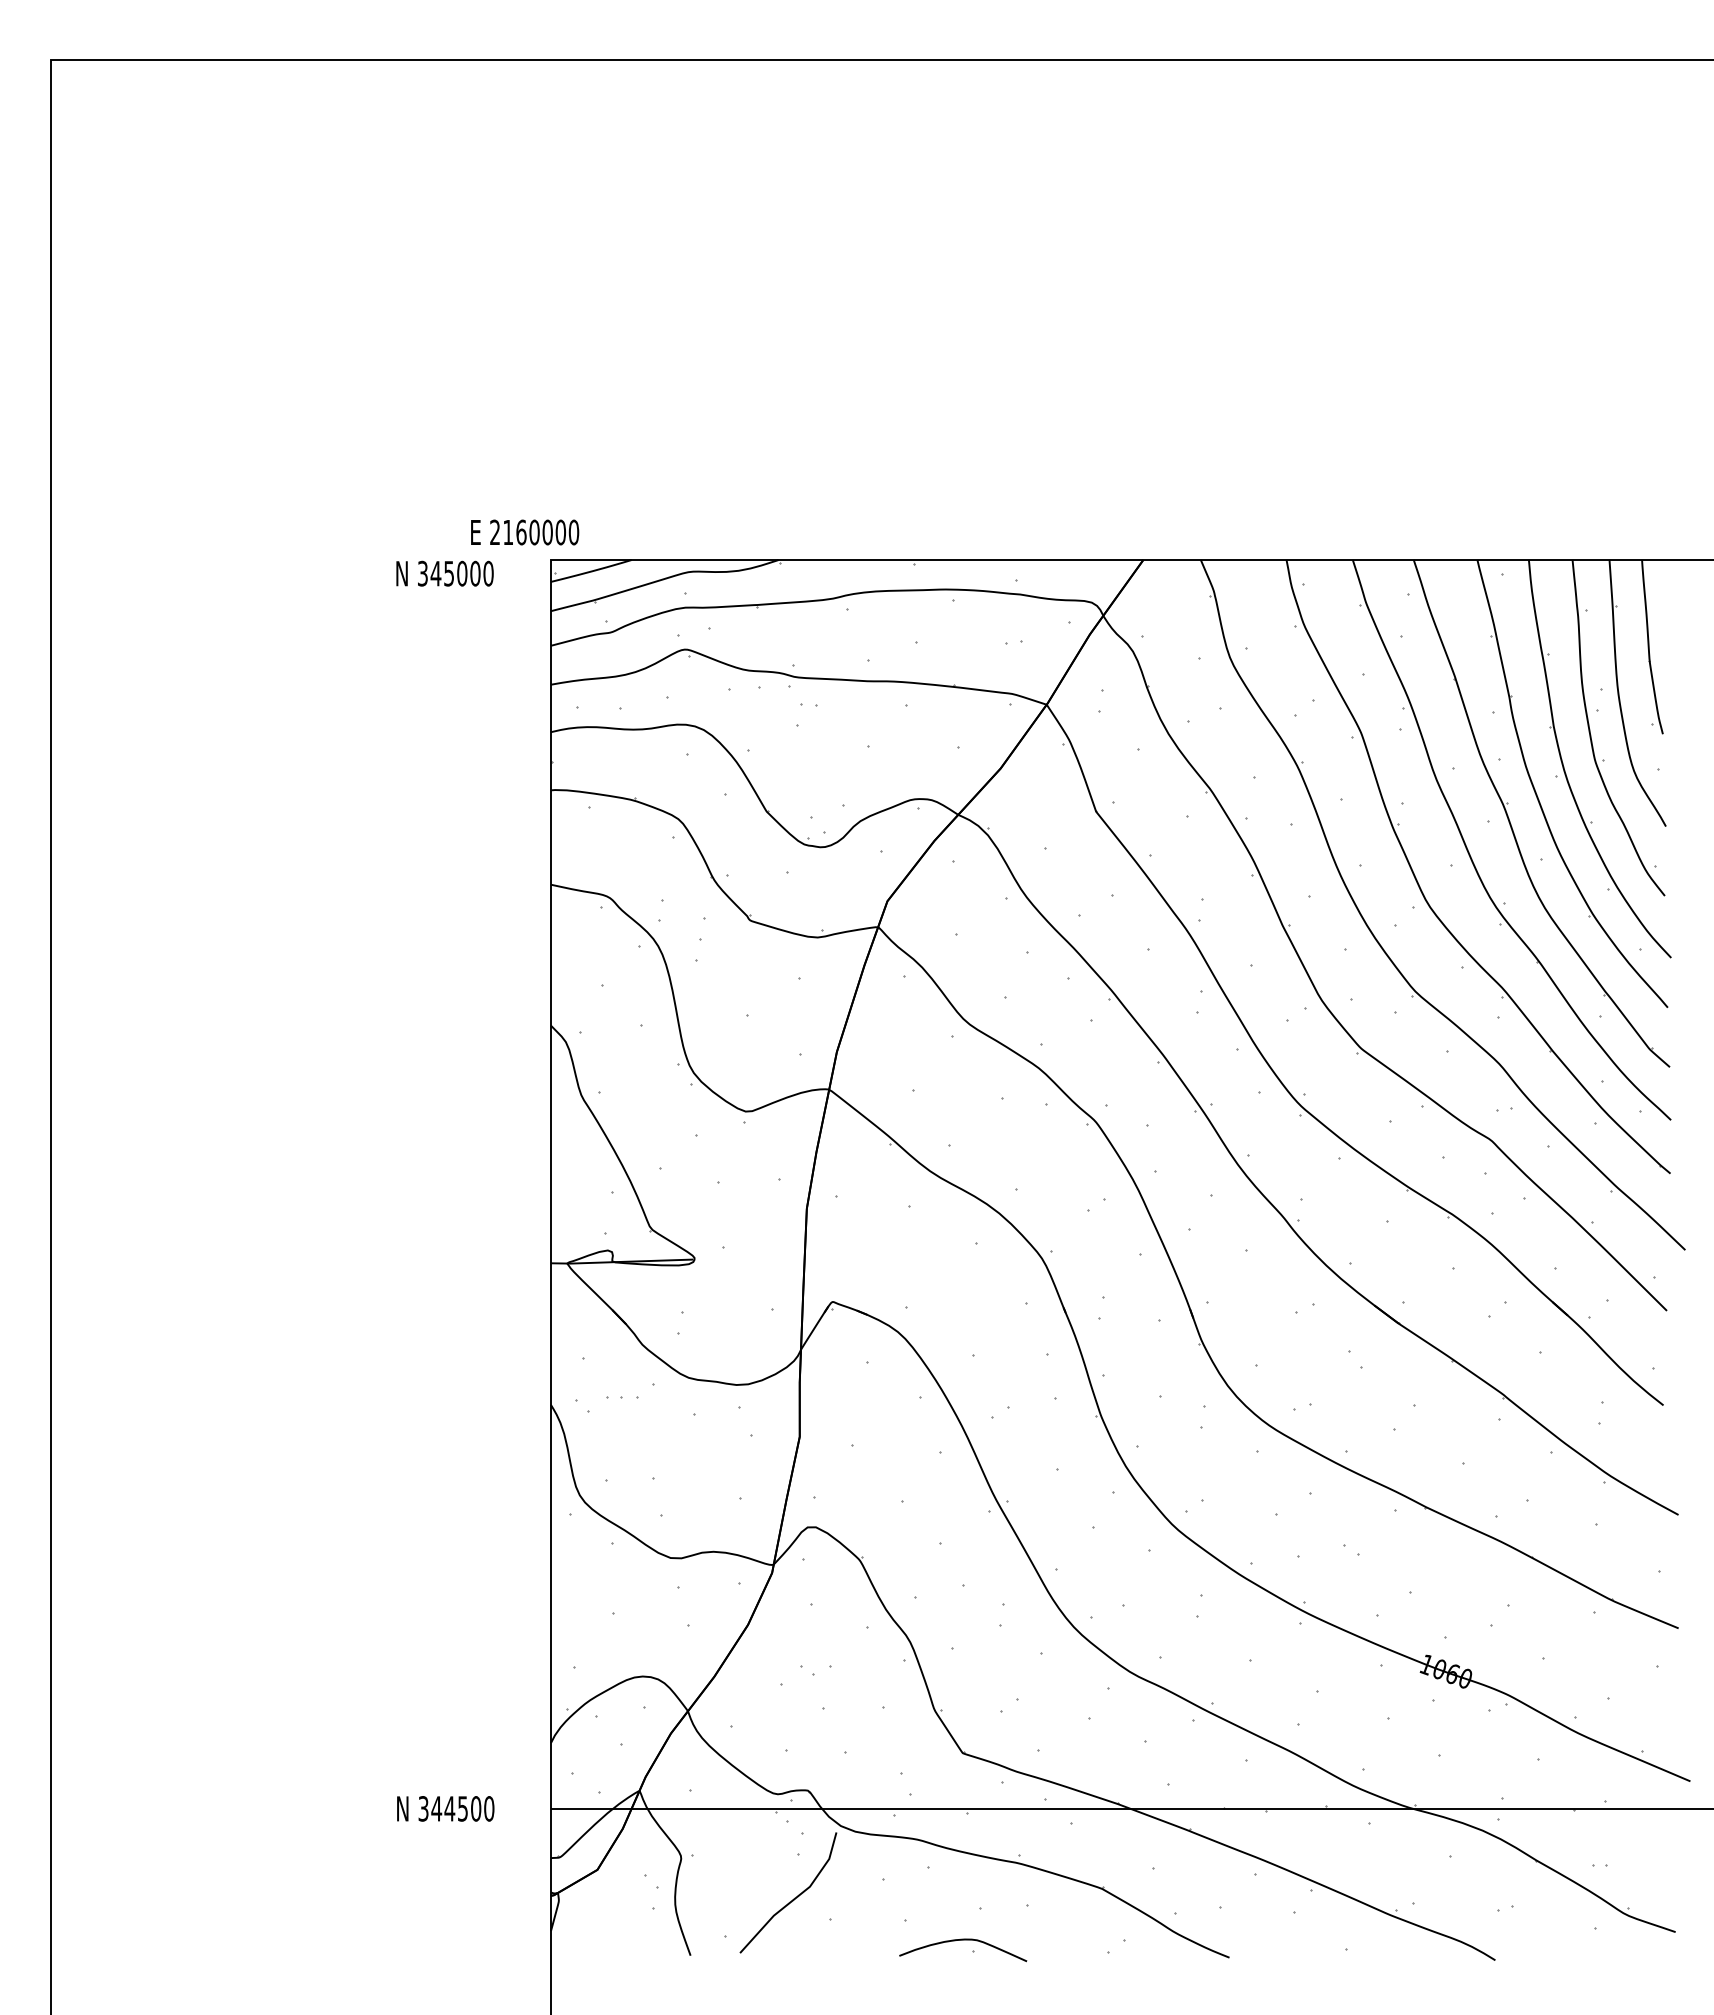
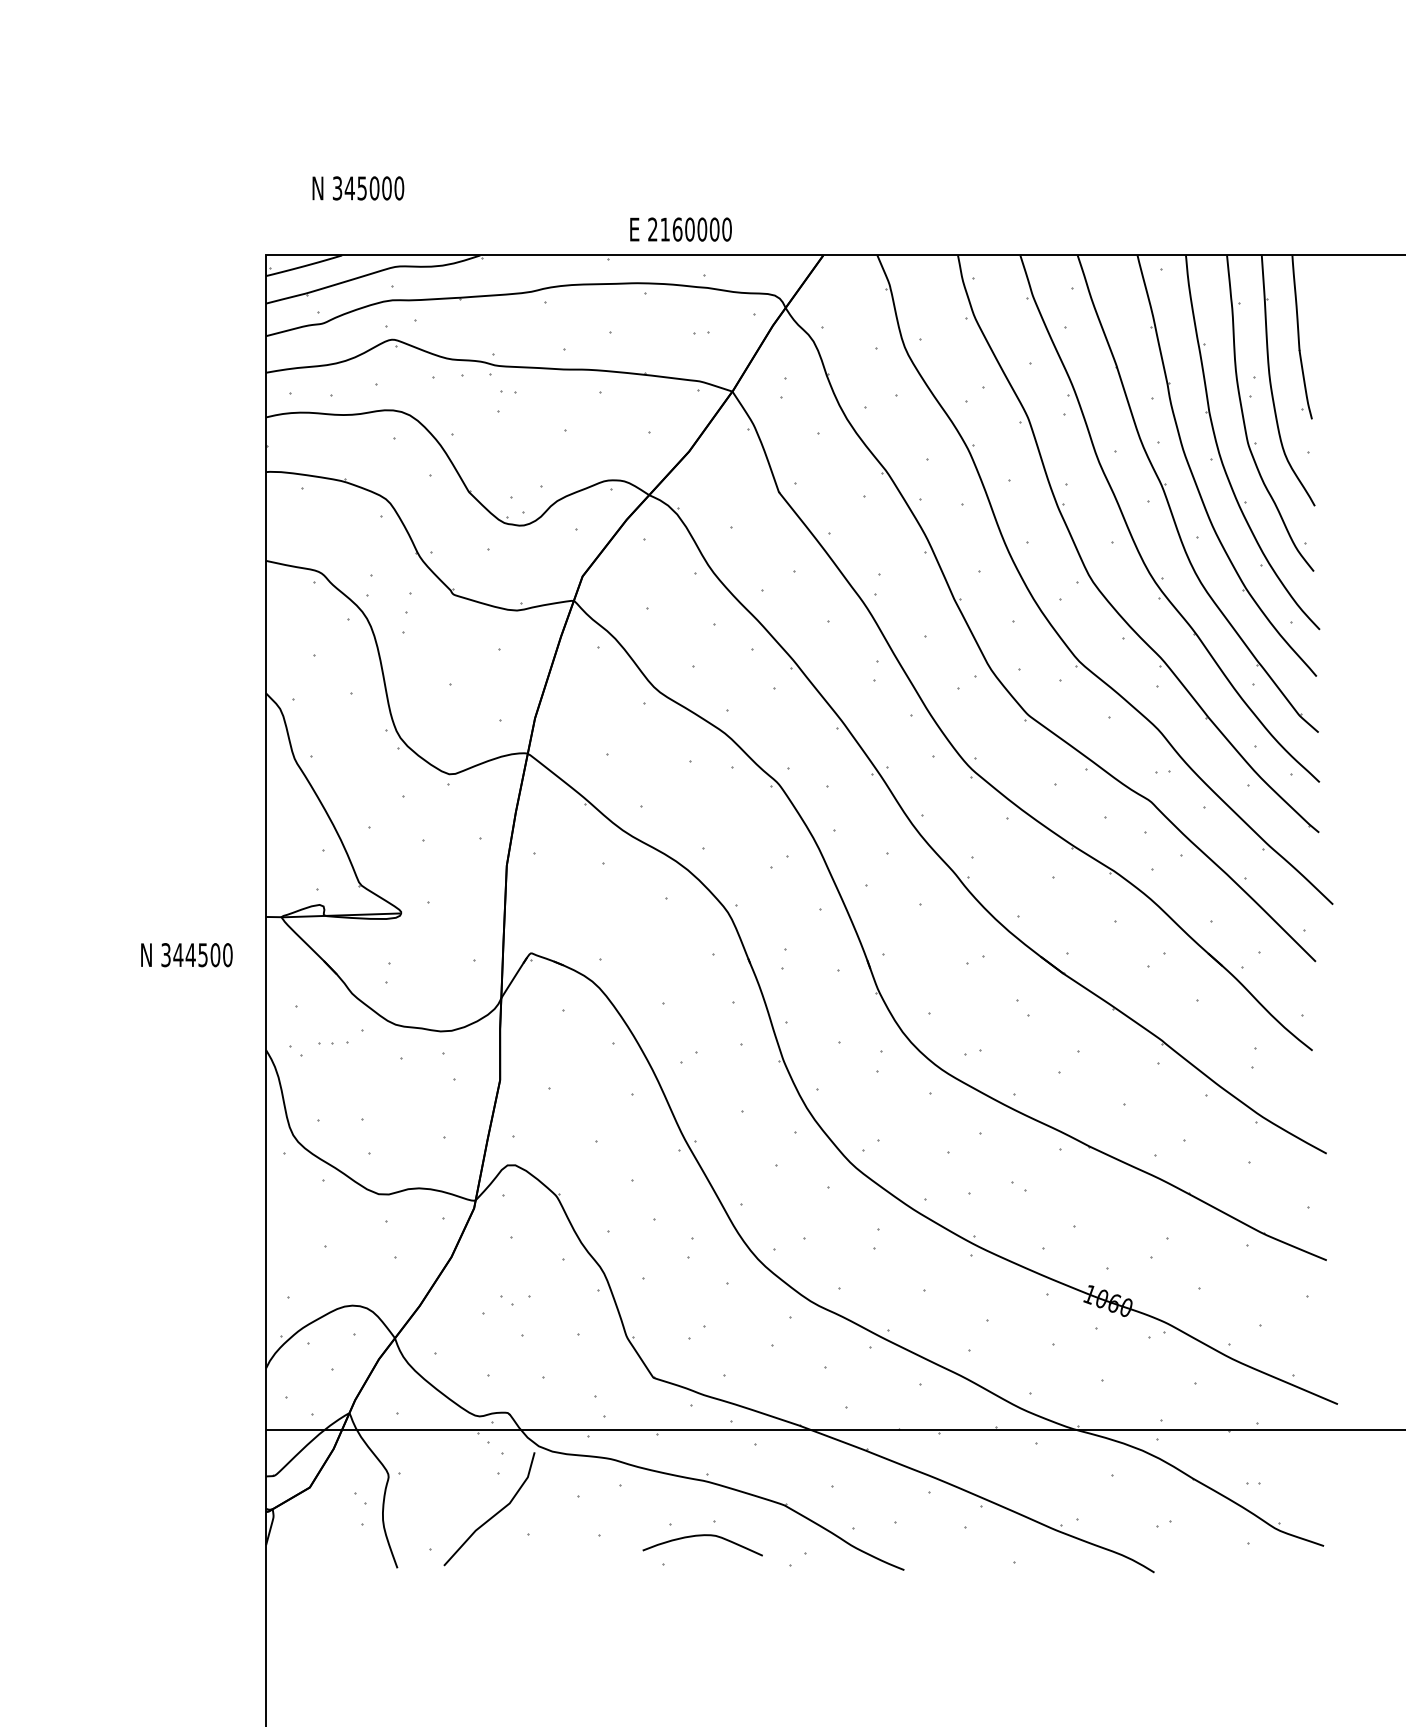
text: (525, 532) -> (681, 229), moved
text: (444, 573) -> (357, 188), moved
text: (445, 1808) -> (186, 954), moved
curve: (963, 1940) -> (703, 1536), moved

